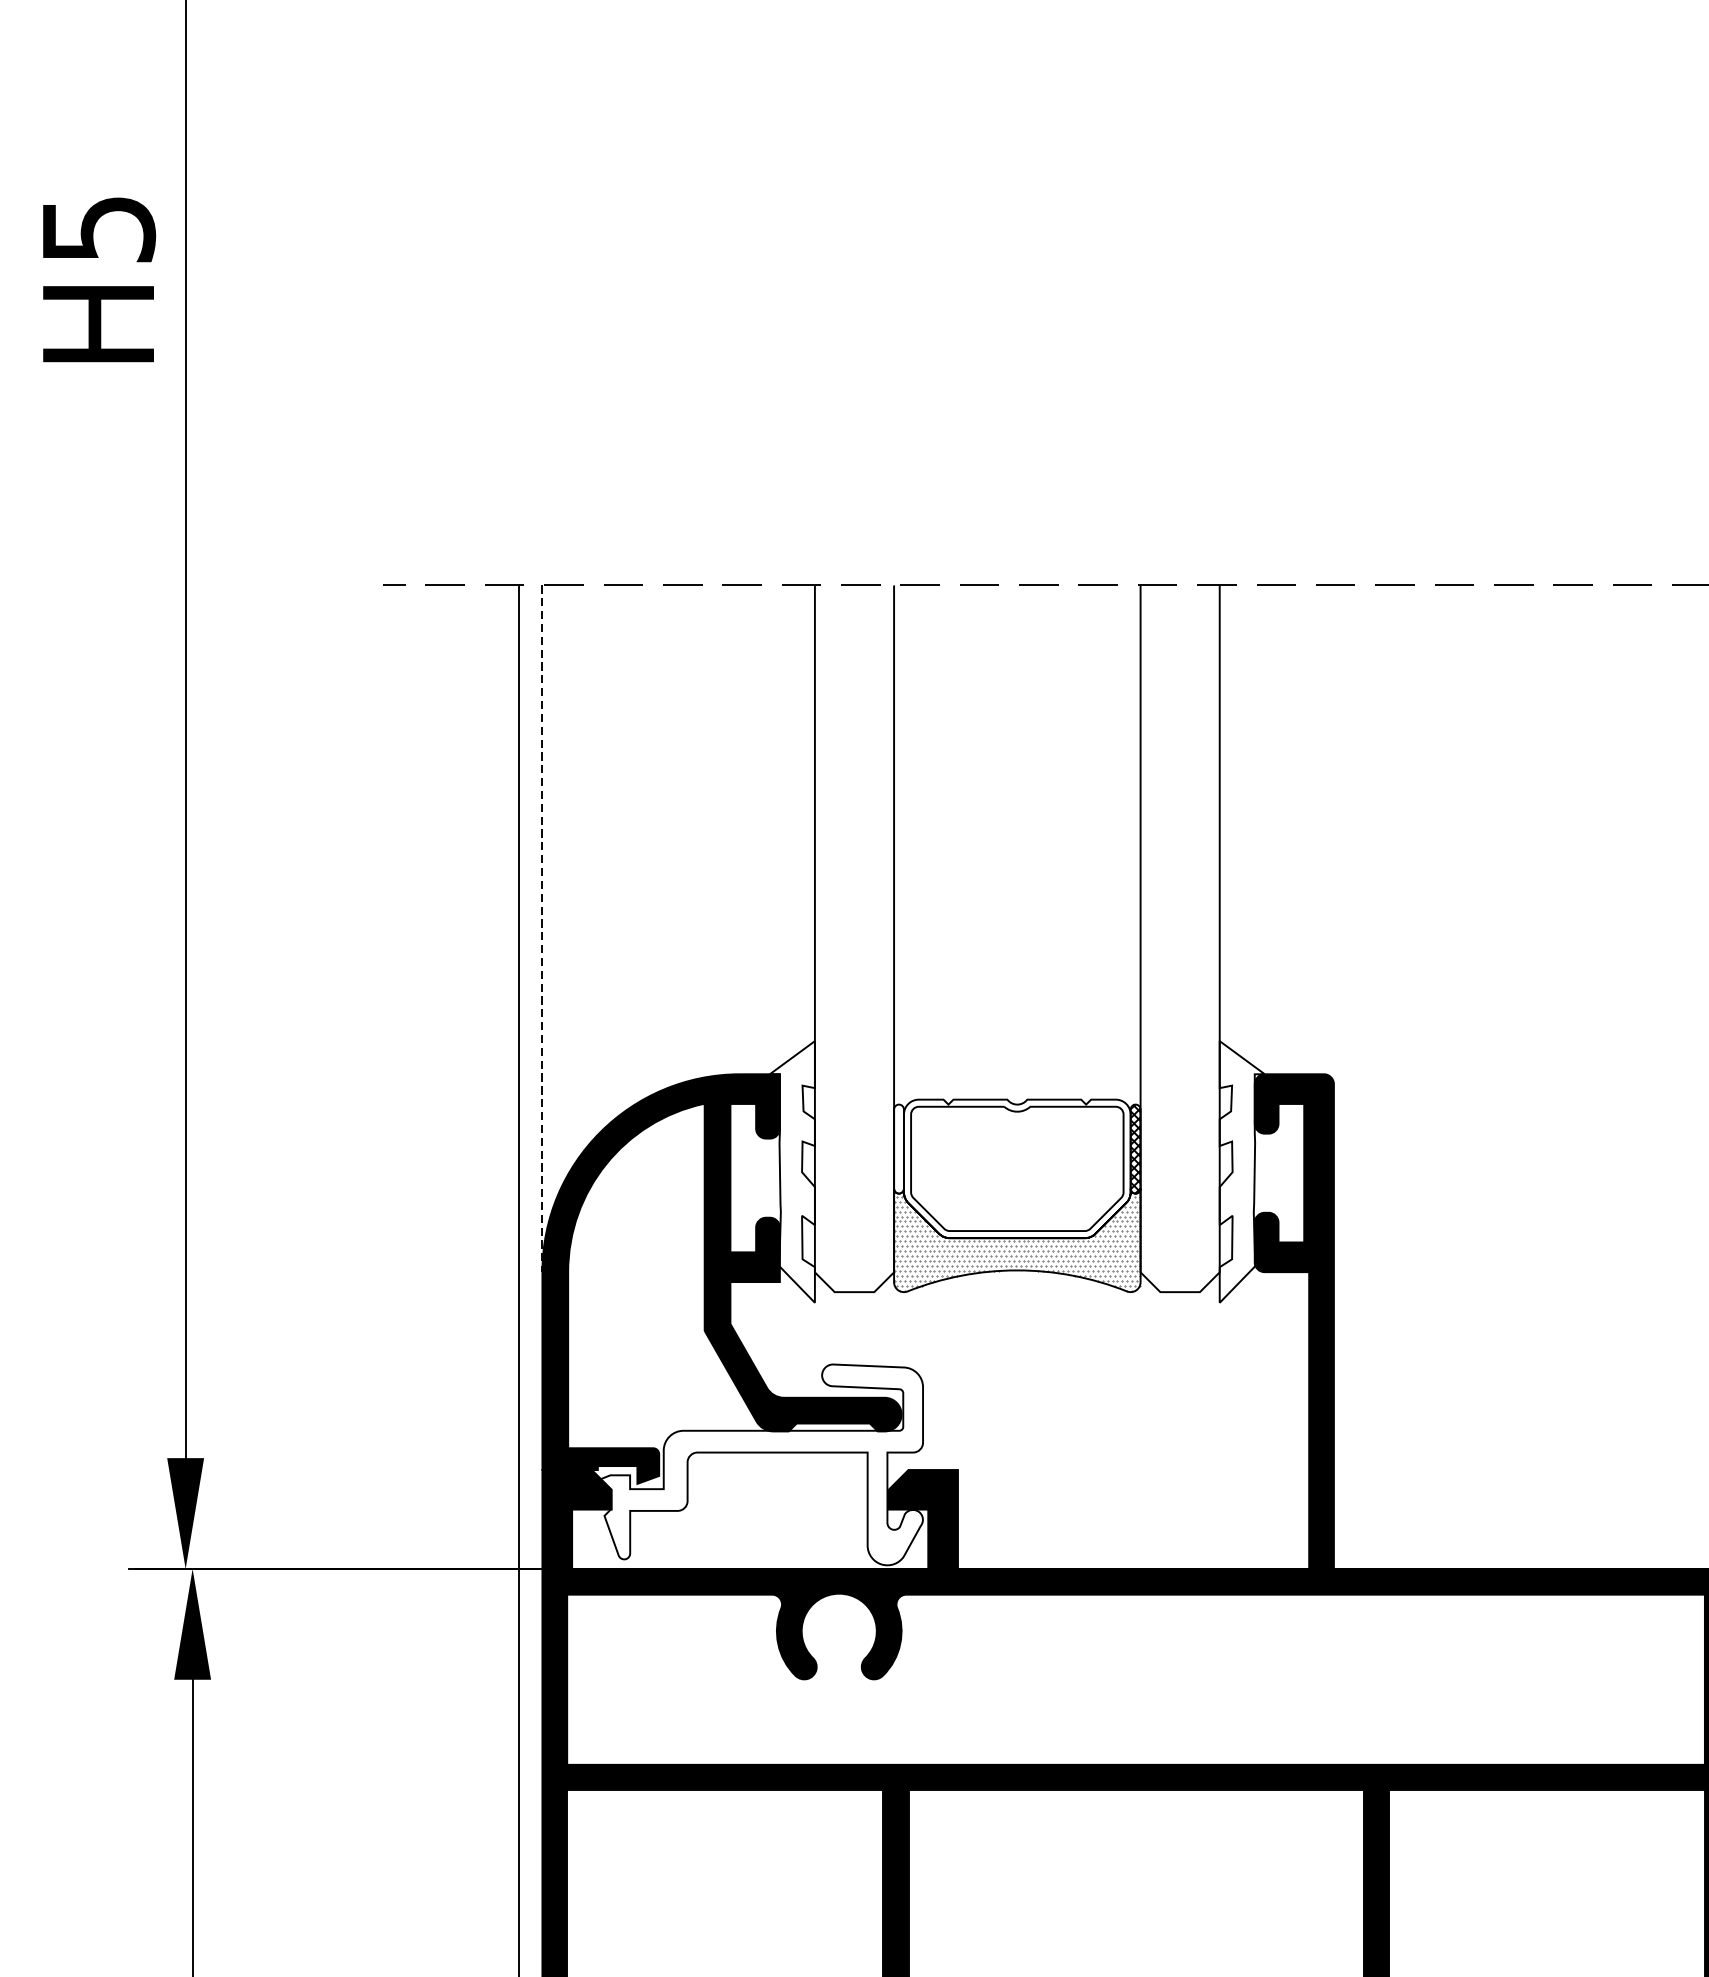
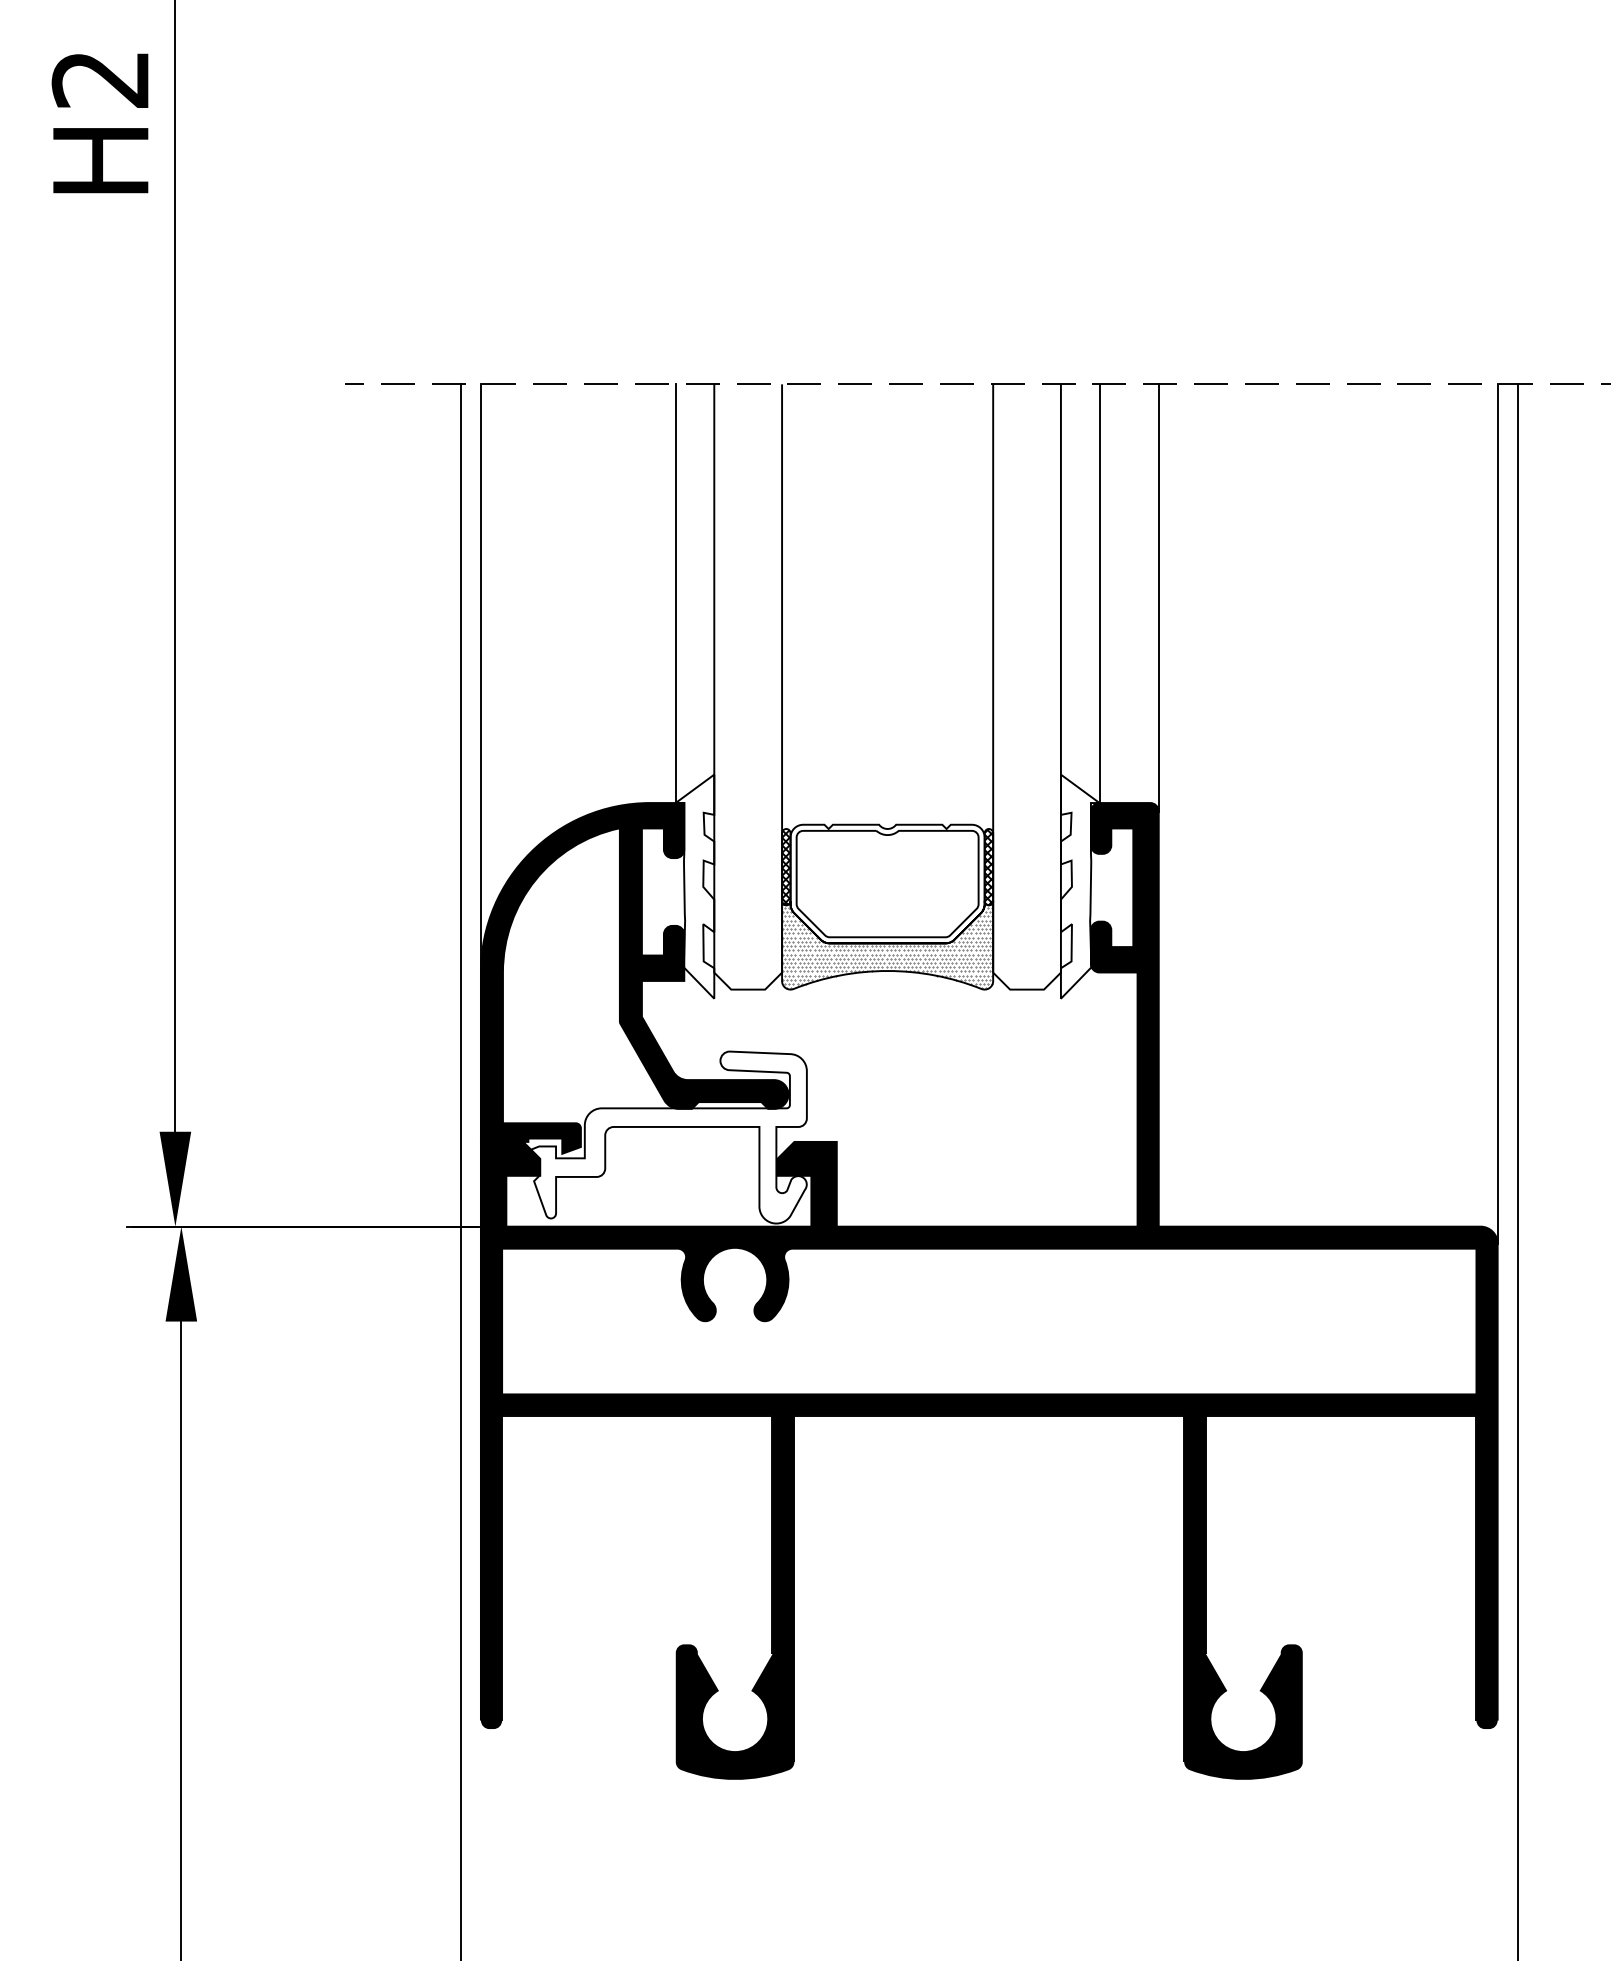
text: (98, 229) -> (100, 79), H5 -> H2
line: (769, 829) -> (675, 593), added
line: (1264, 829) -> (1099, 593), added
line: (1333, 834) -> (1158, 597), added
line: (541, 928) -> (480, 678), dashed -> solid
hatch: (899, 1149) -> (786, 867), added

